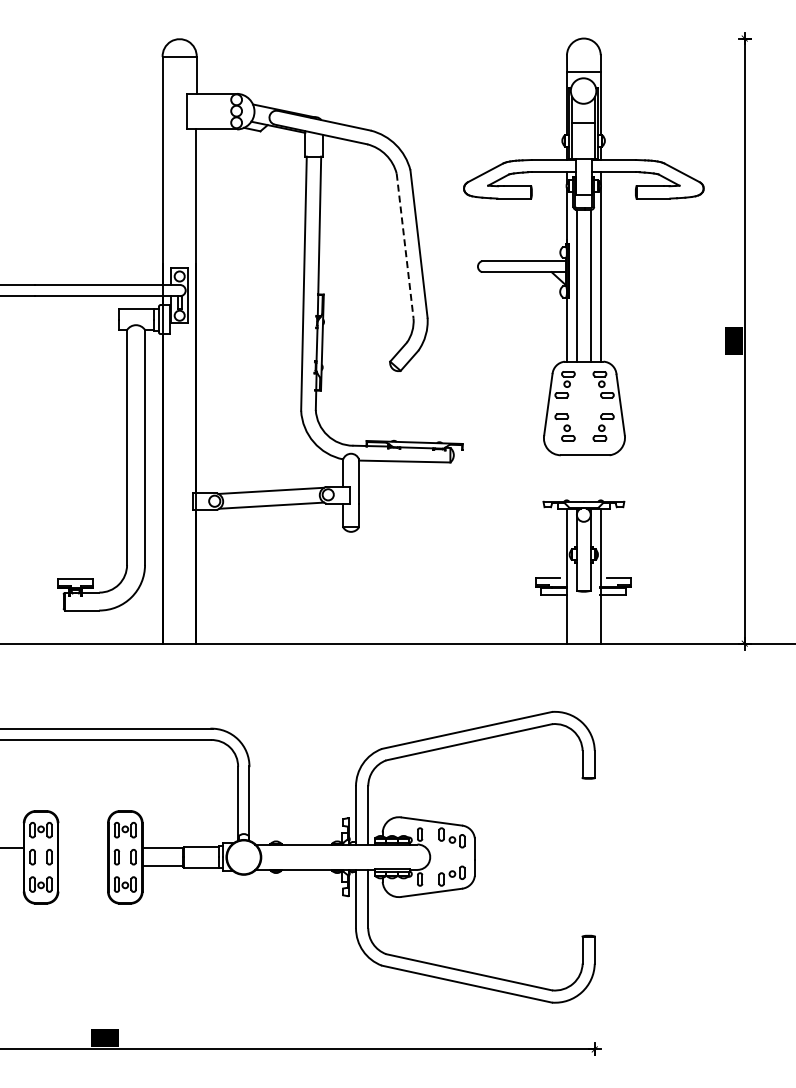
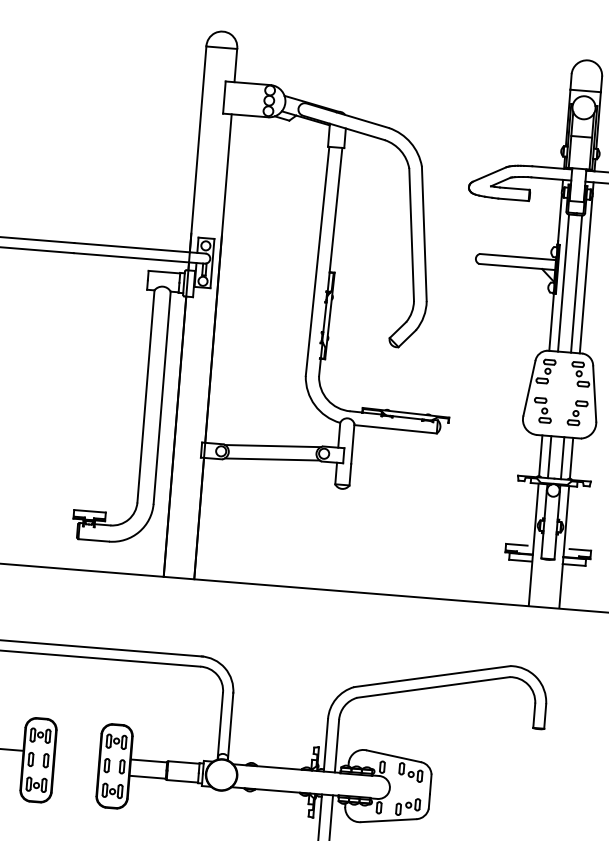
line: (405, 246) -> (411, 235), dashed -> solid
line: (566, 477) -> (540, 455), added
line: (600, 477) -> (571, 457), added
line: (576, 478) -> (549, 457), added
line: (591, 478) -> (563, 458), added

